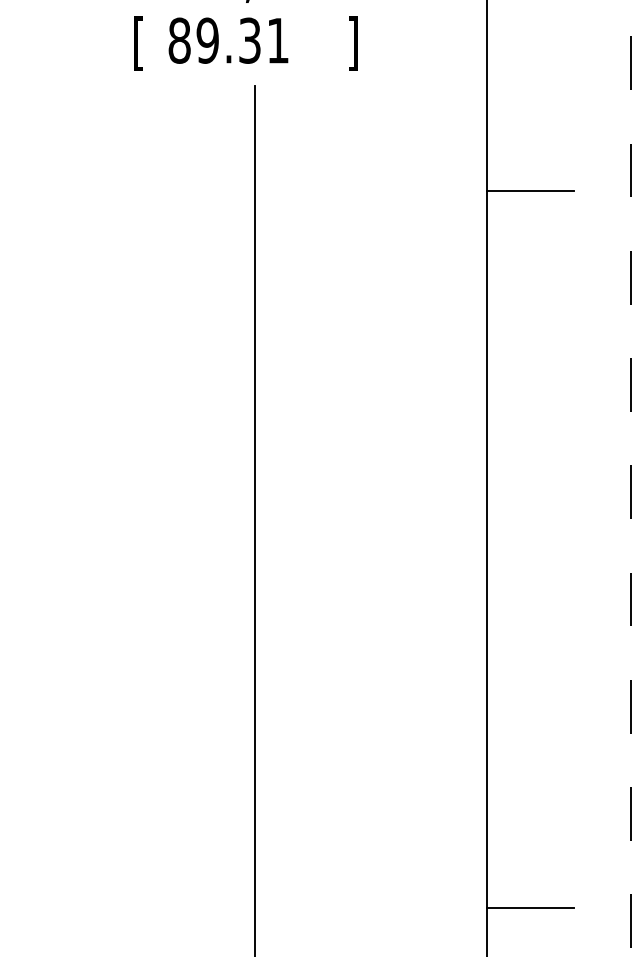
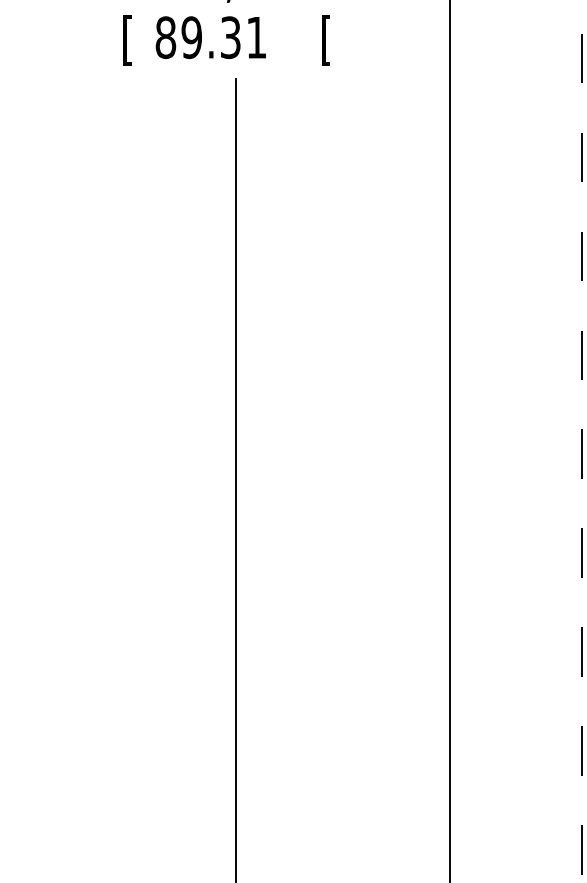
text: (353, 43) -> (326, 40), ] -> [
line: (530, 191) -> (489, 176), removed
line: (530, 907) -> (489, 837), removed

